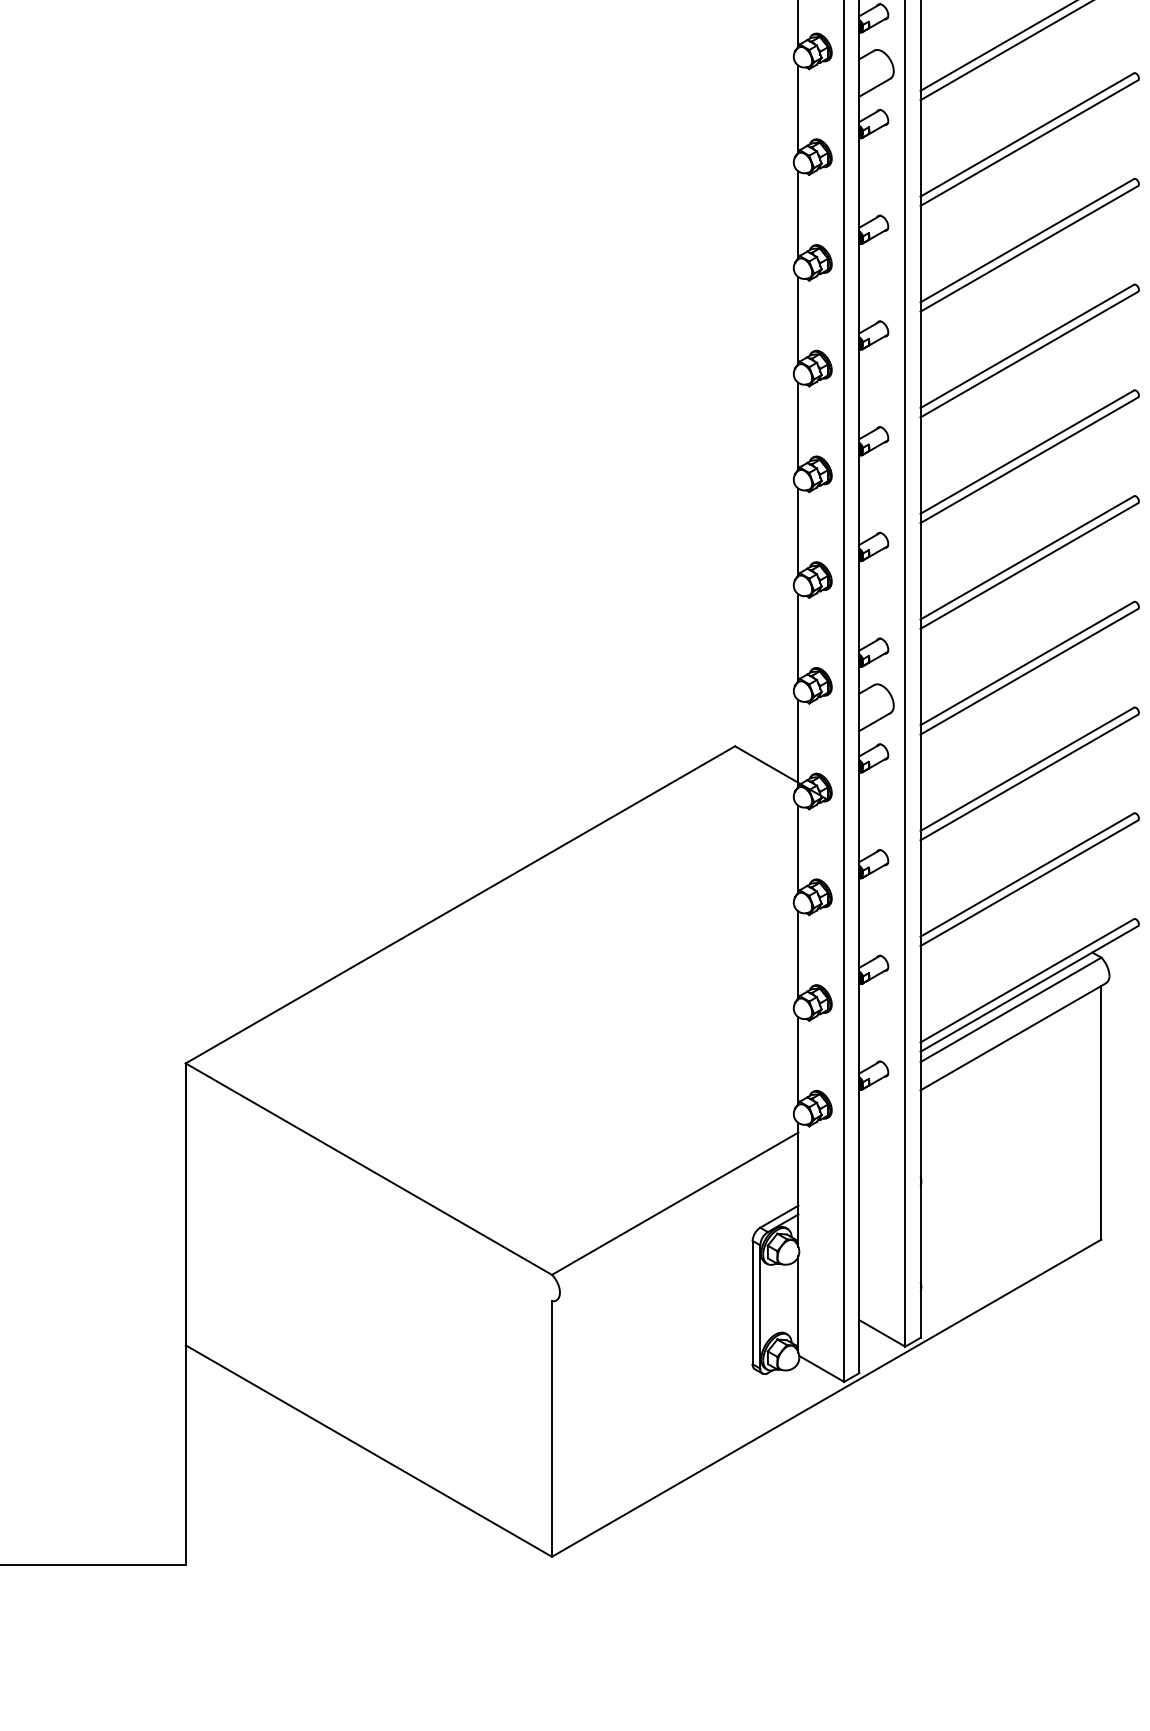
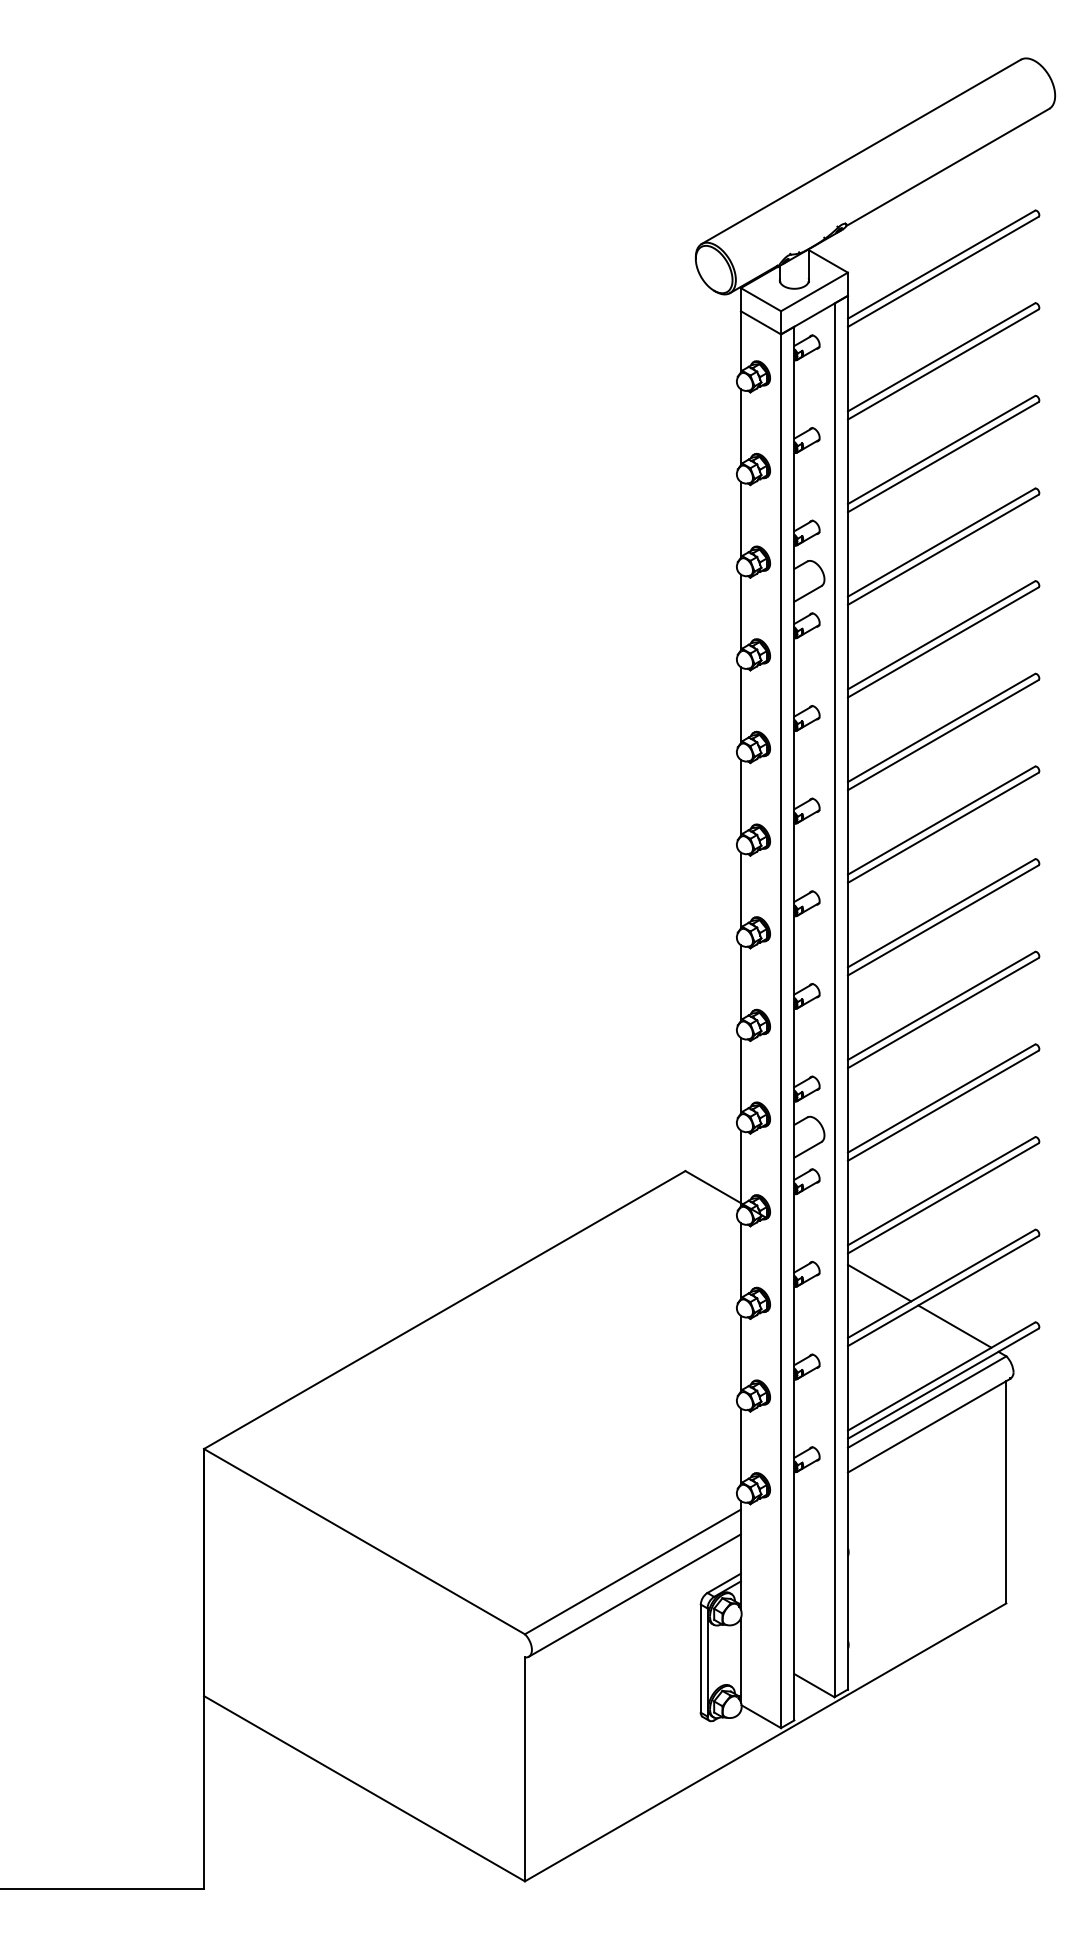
line: (956, 873) -> (879, 1282), added
line: (1042, 923) -> (954, 1326), added
line: (676, 1230) -> (634, 1595), added

